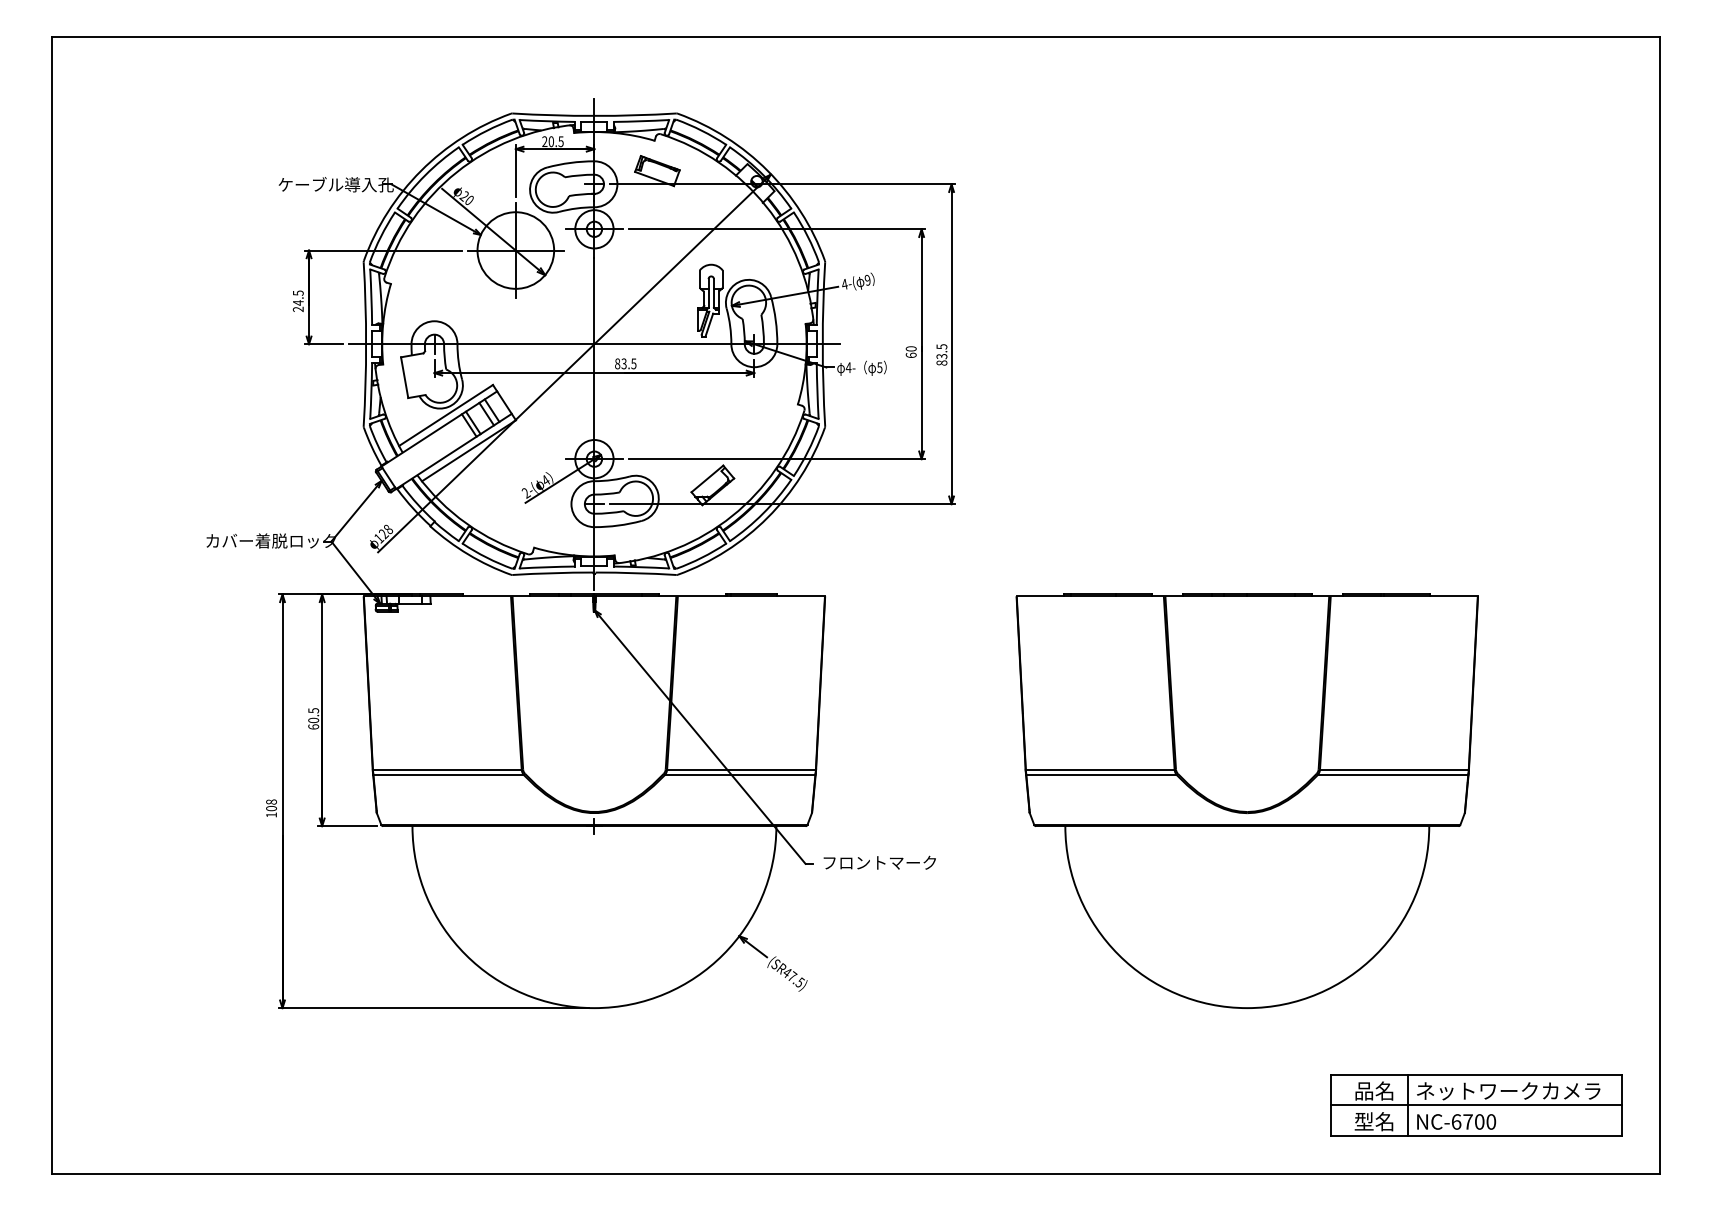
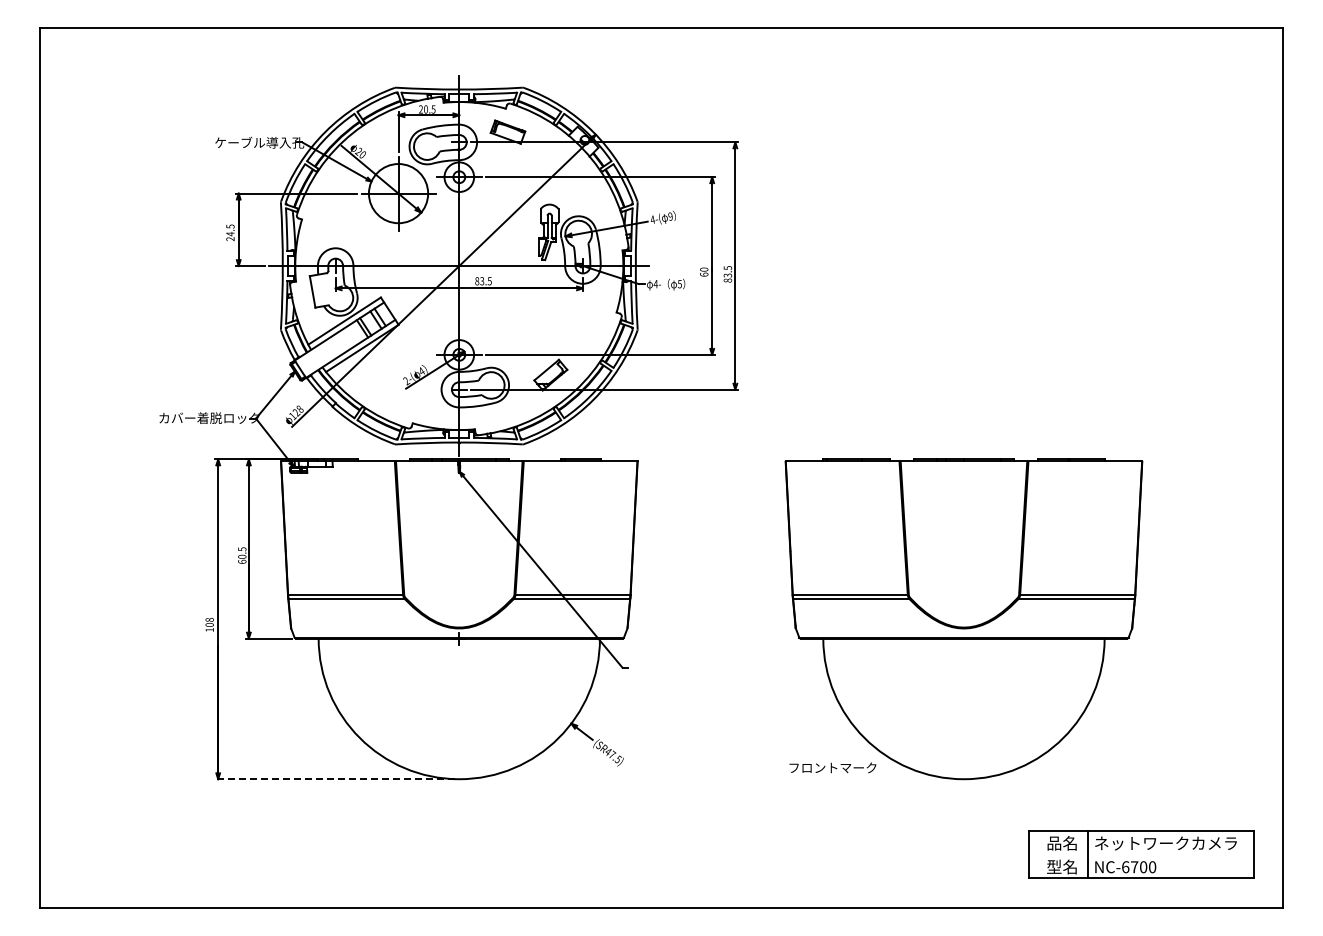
text: (879, 862) -> (832, 767), moved
line: (434, 1008) -> (335, 779), solid -> dashed
line: (1475, 1105) -> (1140, 854), removed

